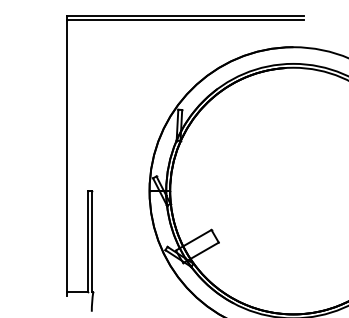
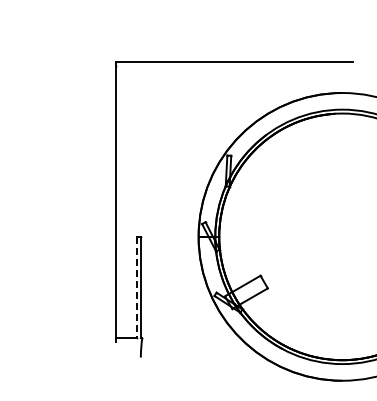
line: (185, 19) -> (234, 65), removed
line: (87, 241) -> (136, 287), solid -> dashed

